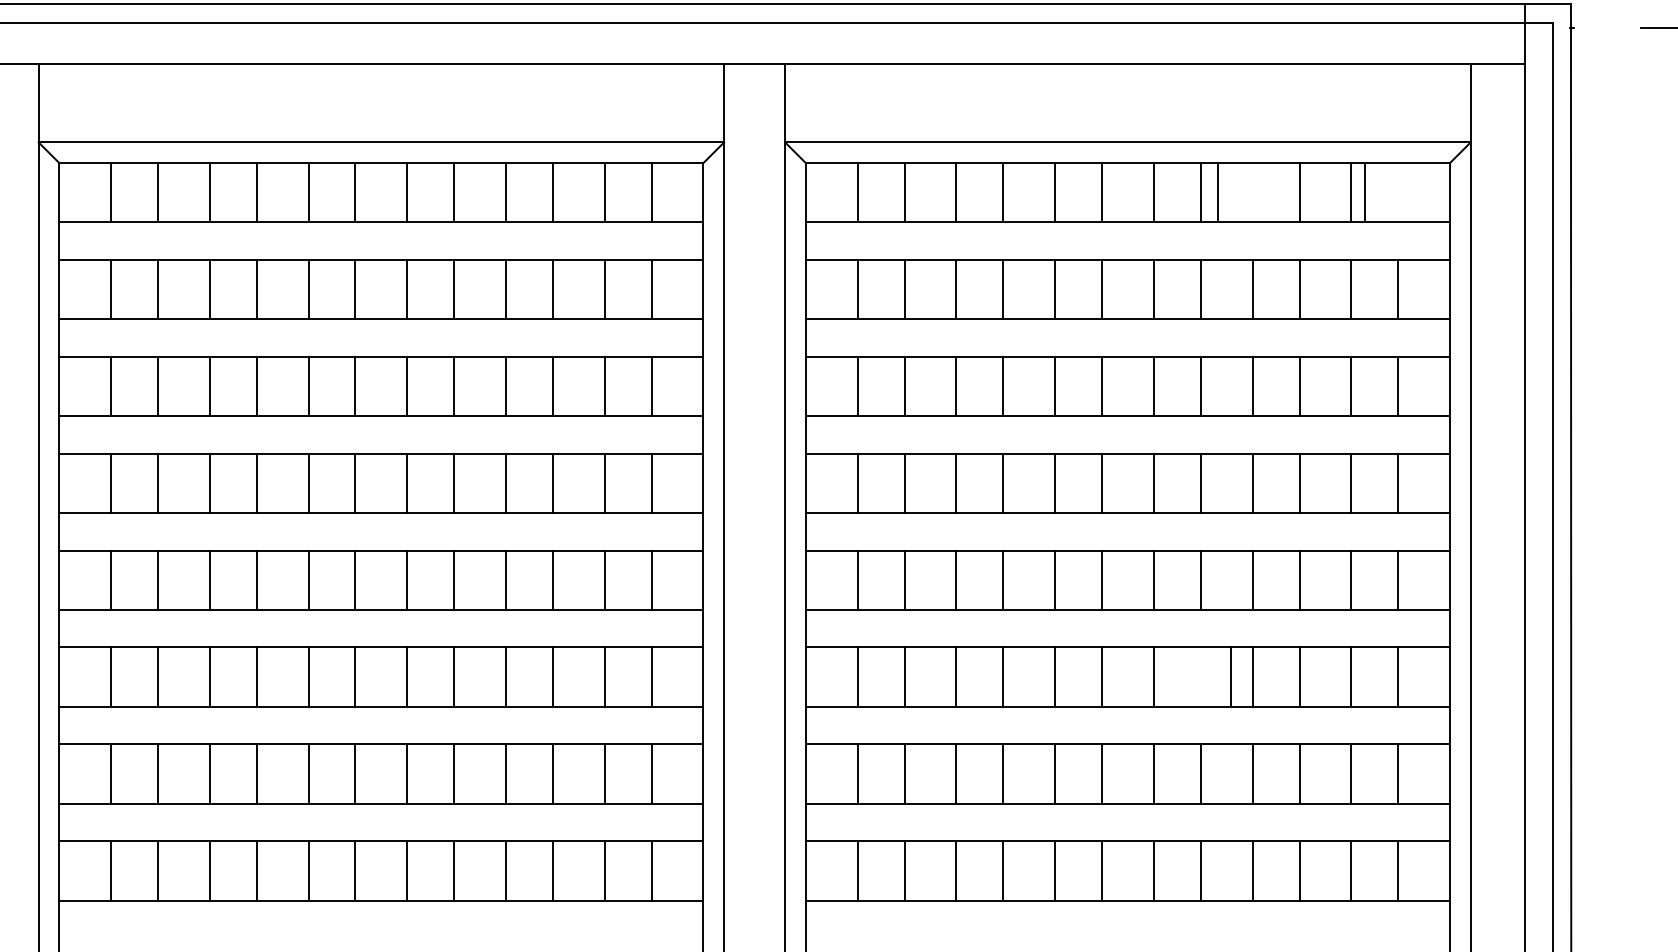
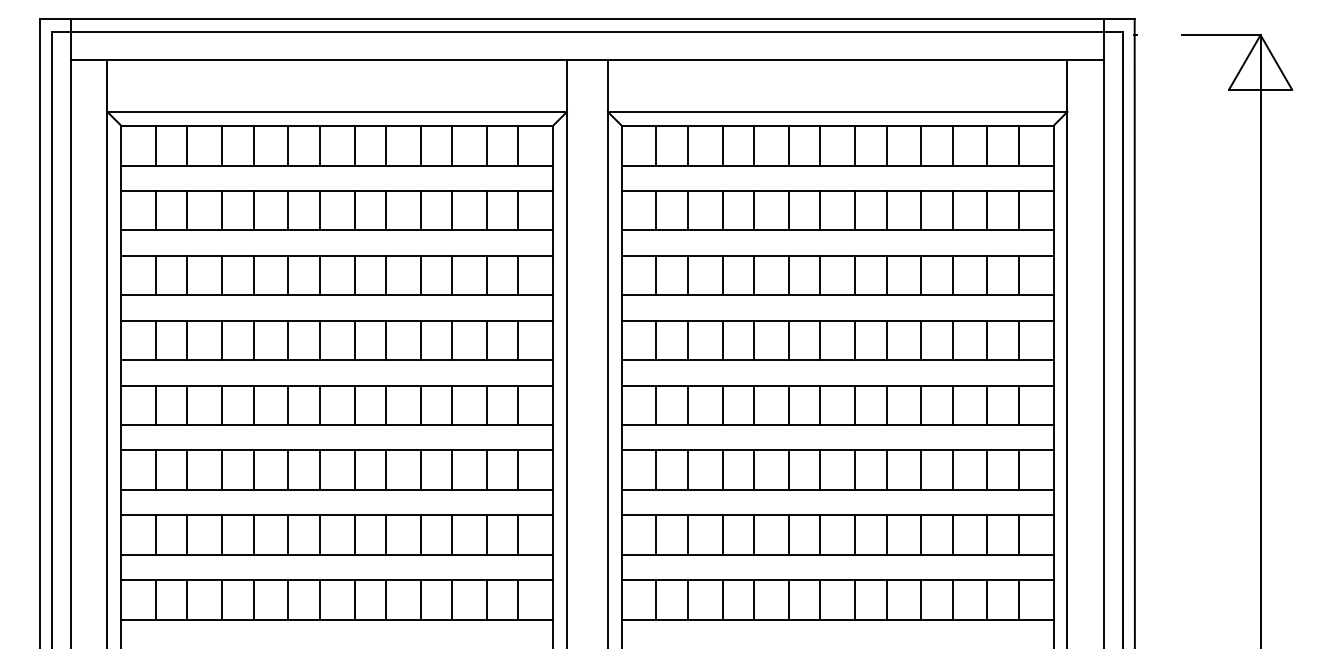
line: (1218, 192) -> (921, 145), moved
line: (1364, 192) -> (1018, 145), moved
line: (1230, 677) -> (886, 470), moved

